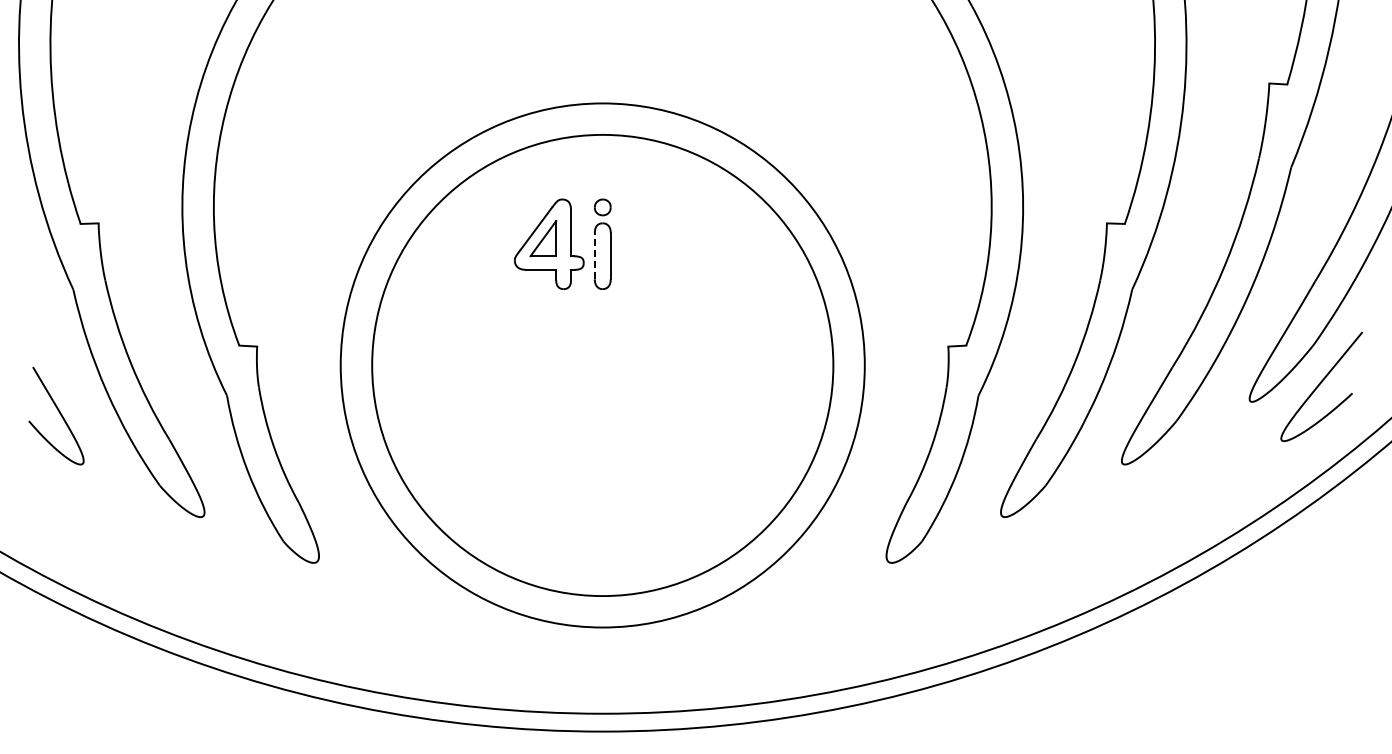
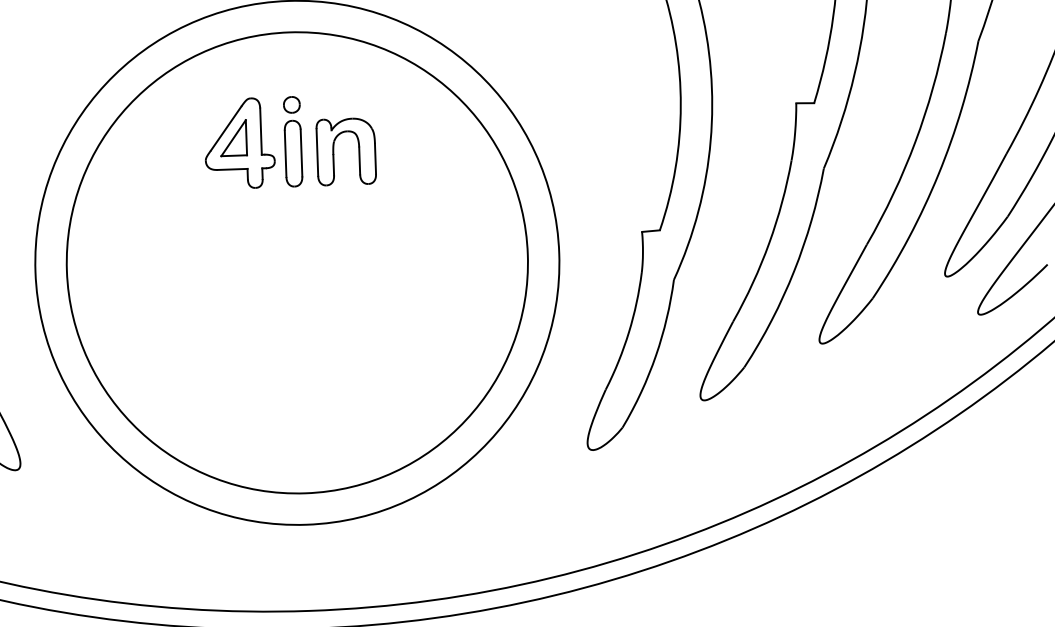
line: (594, 255) -> (285, 153), dashed -> solid
part: (643, 255) -> (334, 151), added

